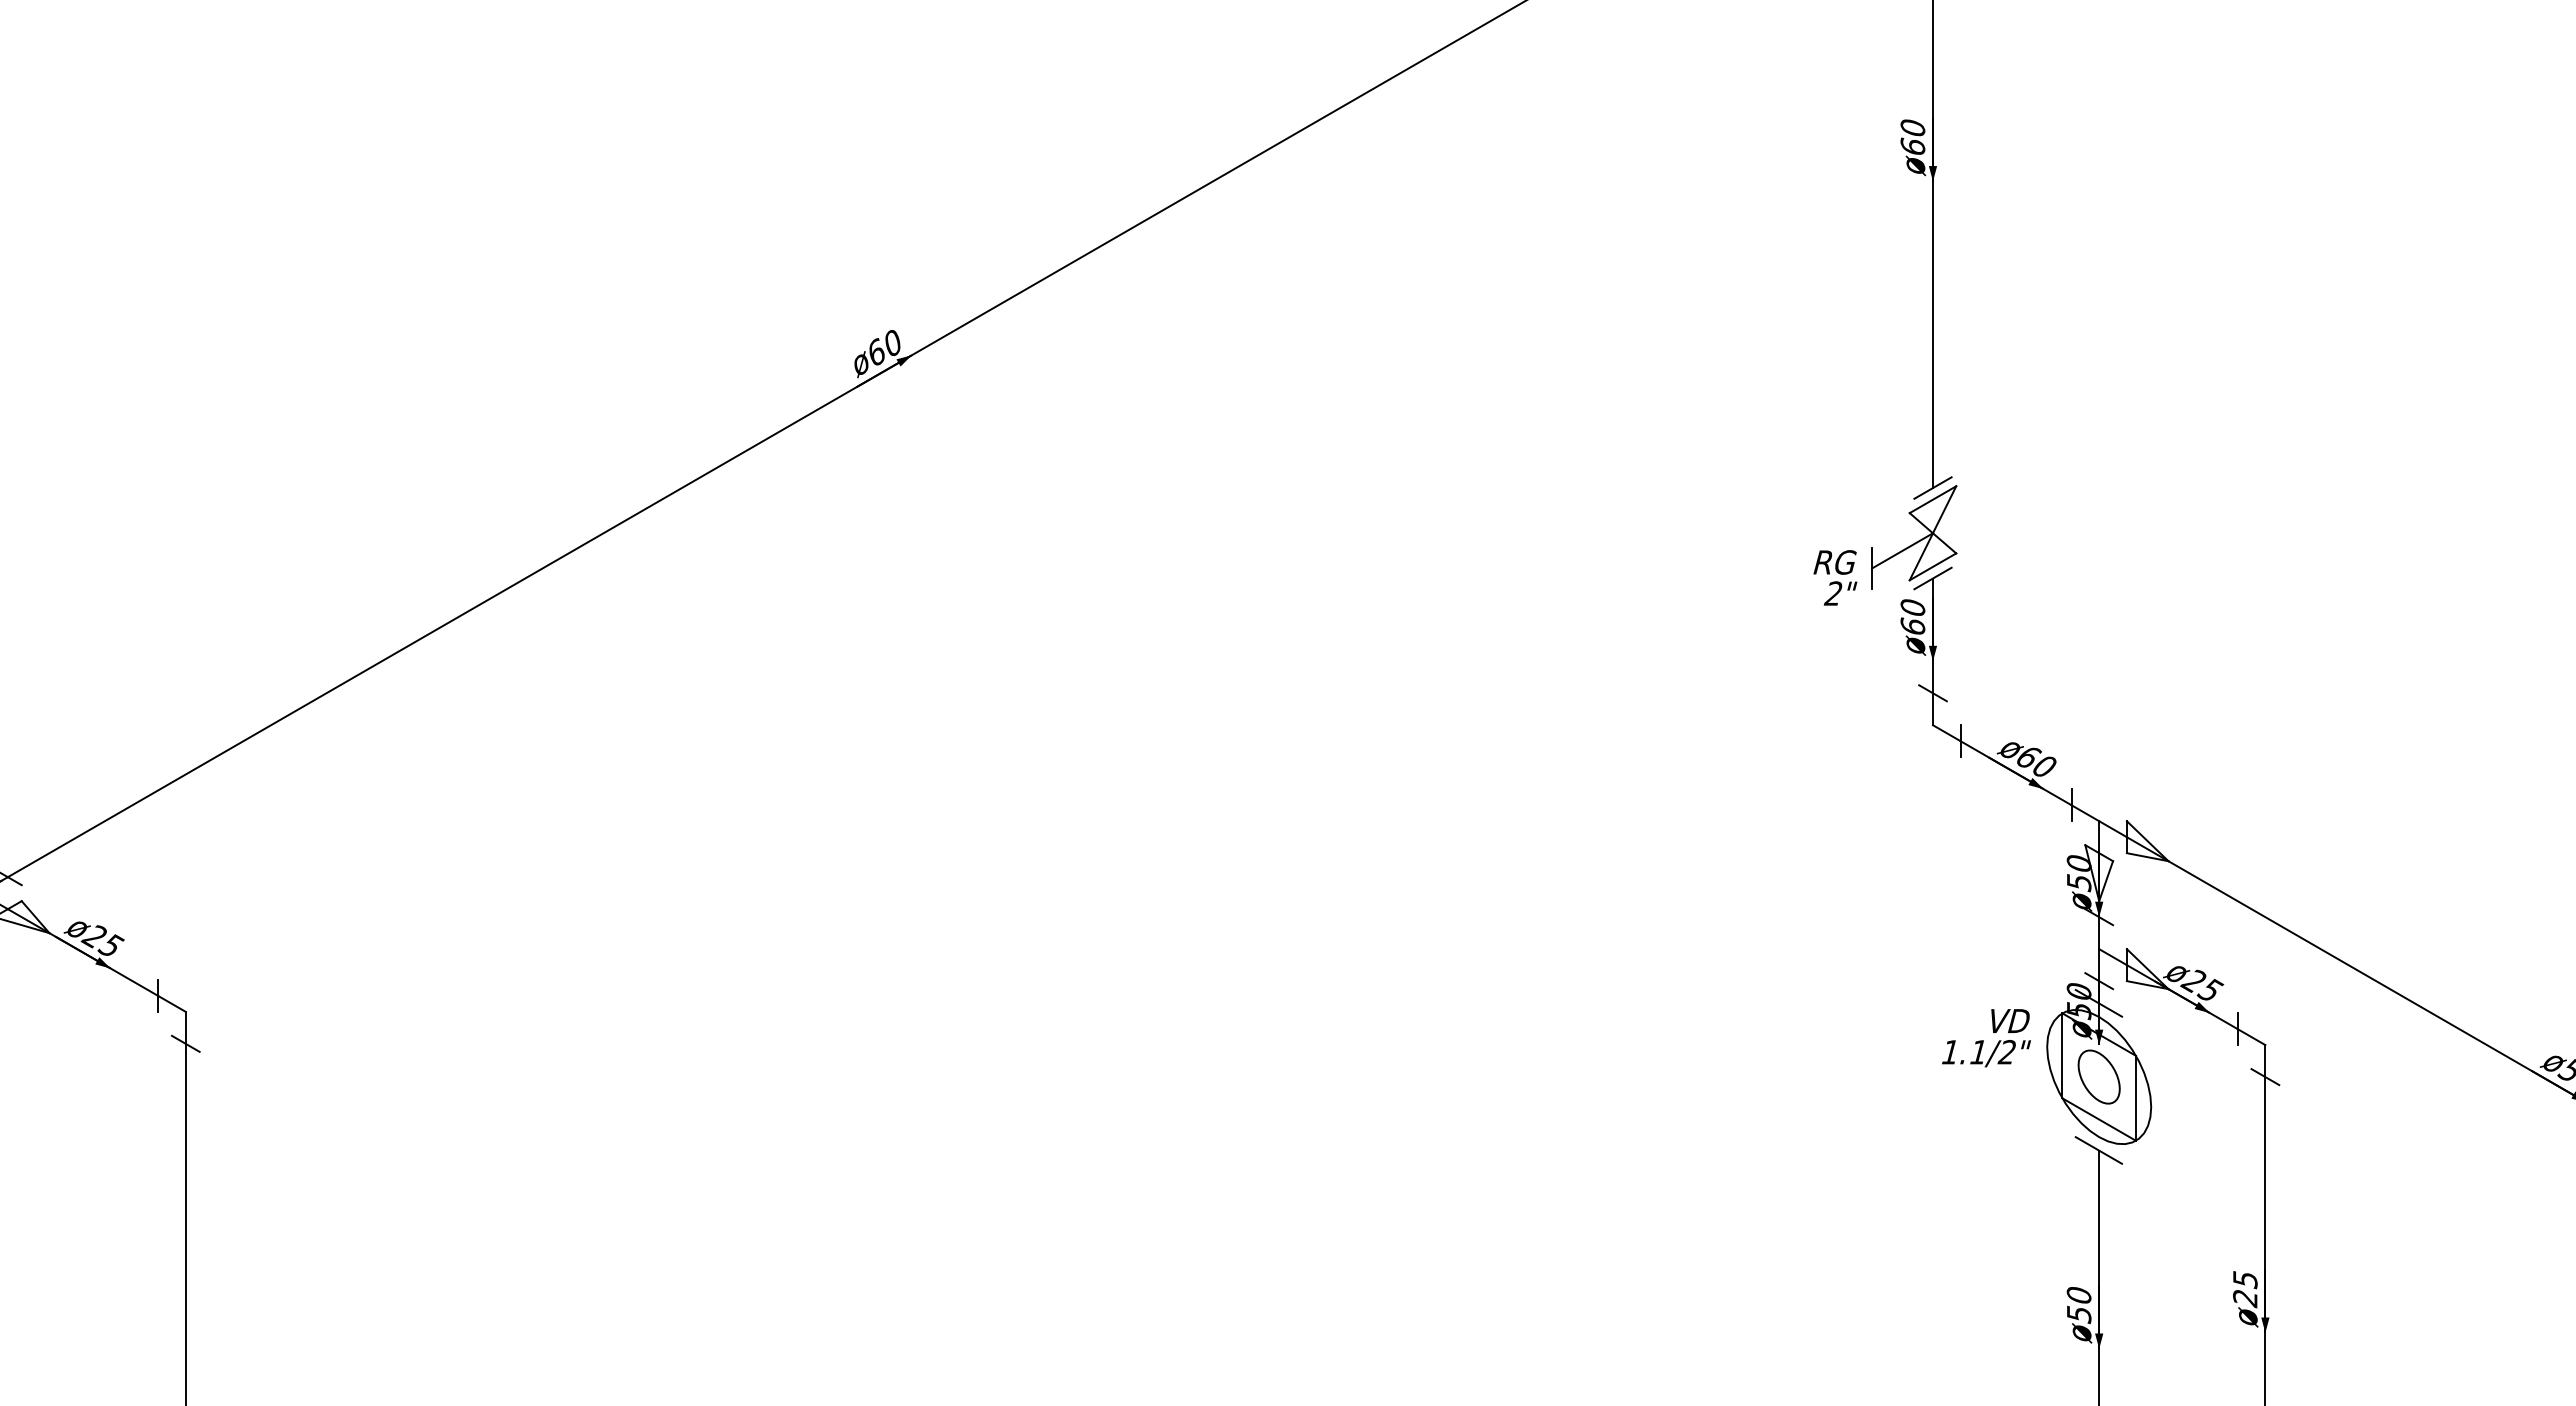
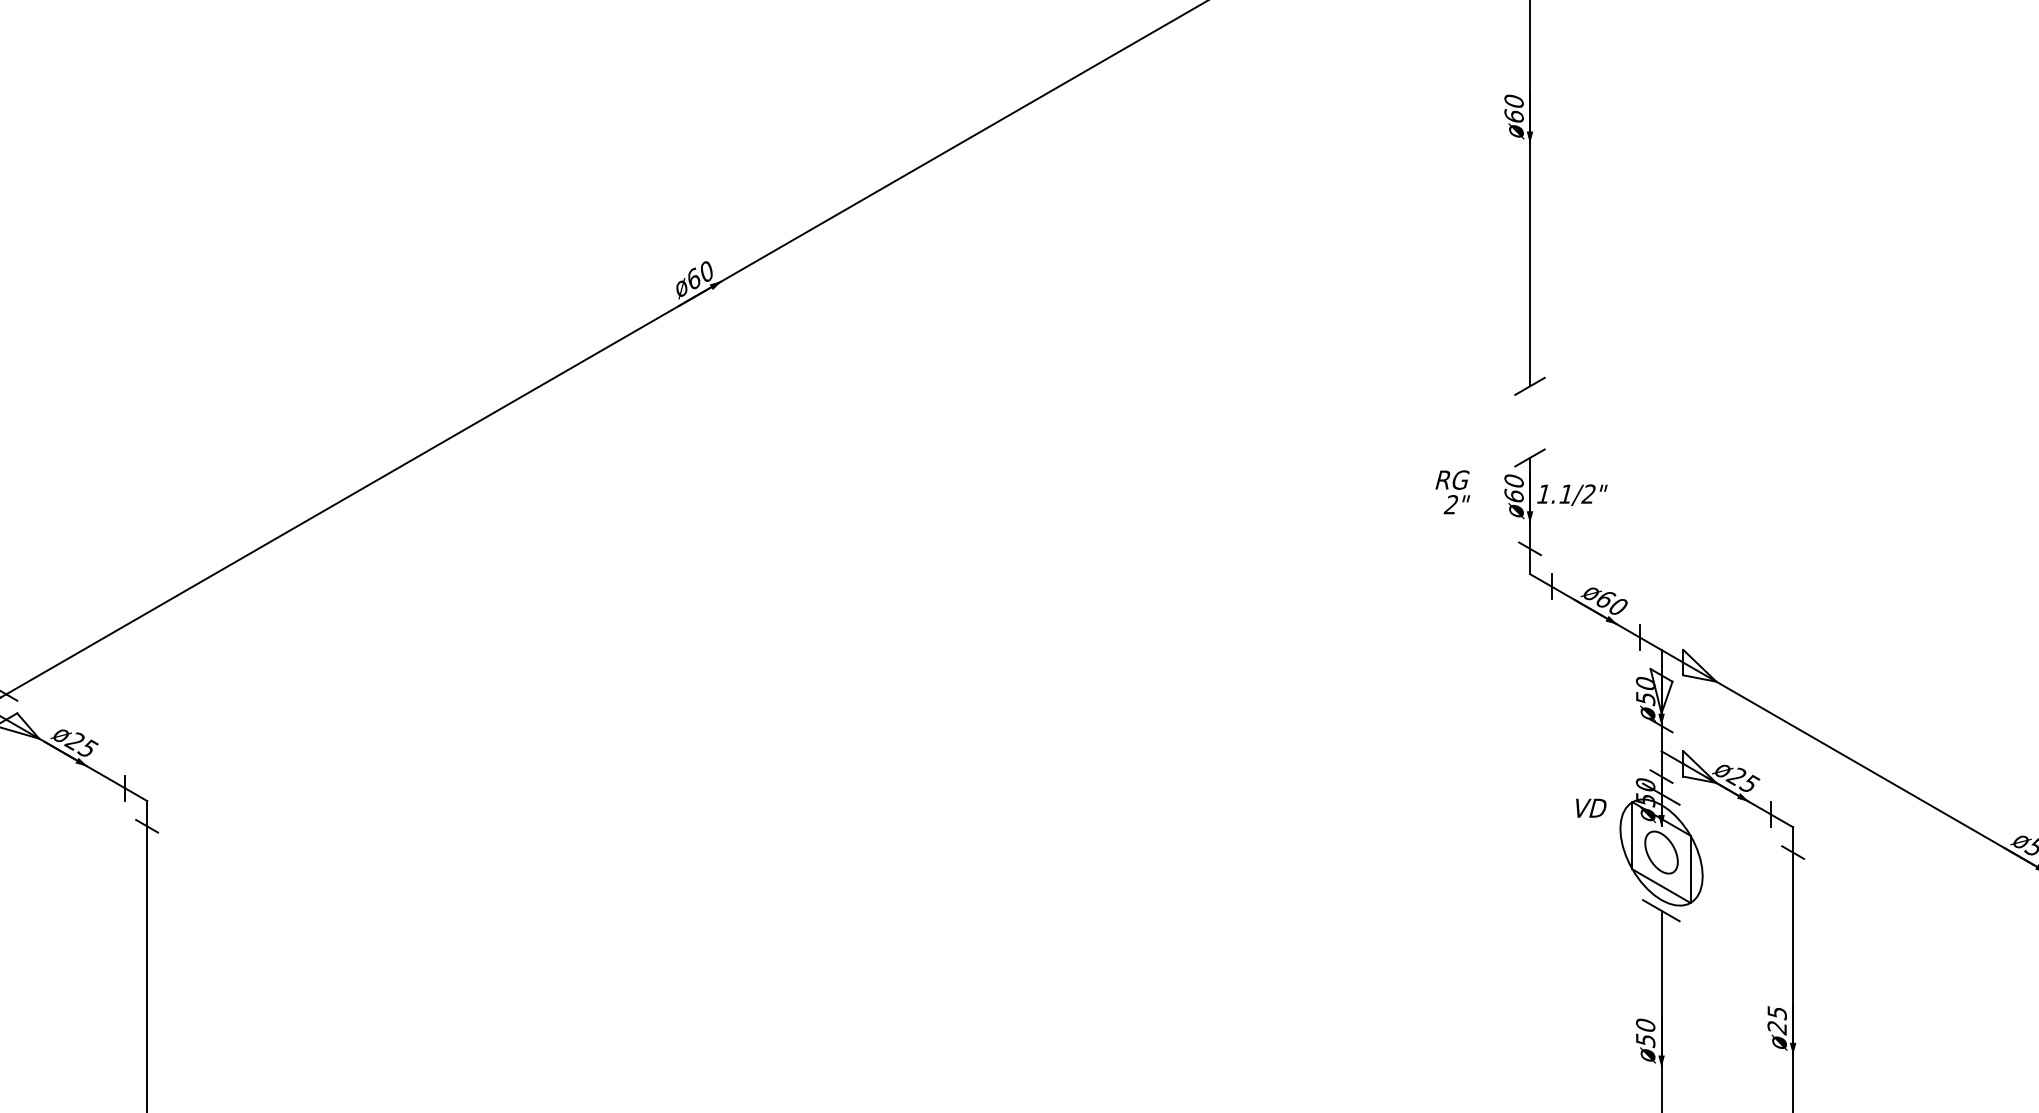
part: (1914, 537) -> (1515, 425), removed
text: (1835, 577) -> (1452, 491), moved
text: (1986, 1053) -> (1572, 495), moved

